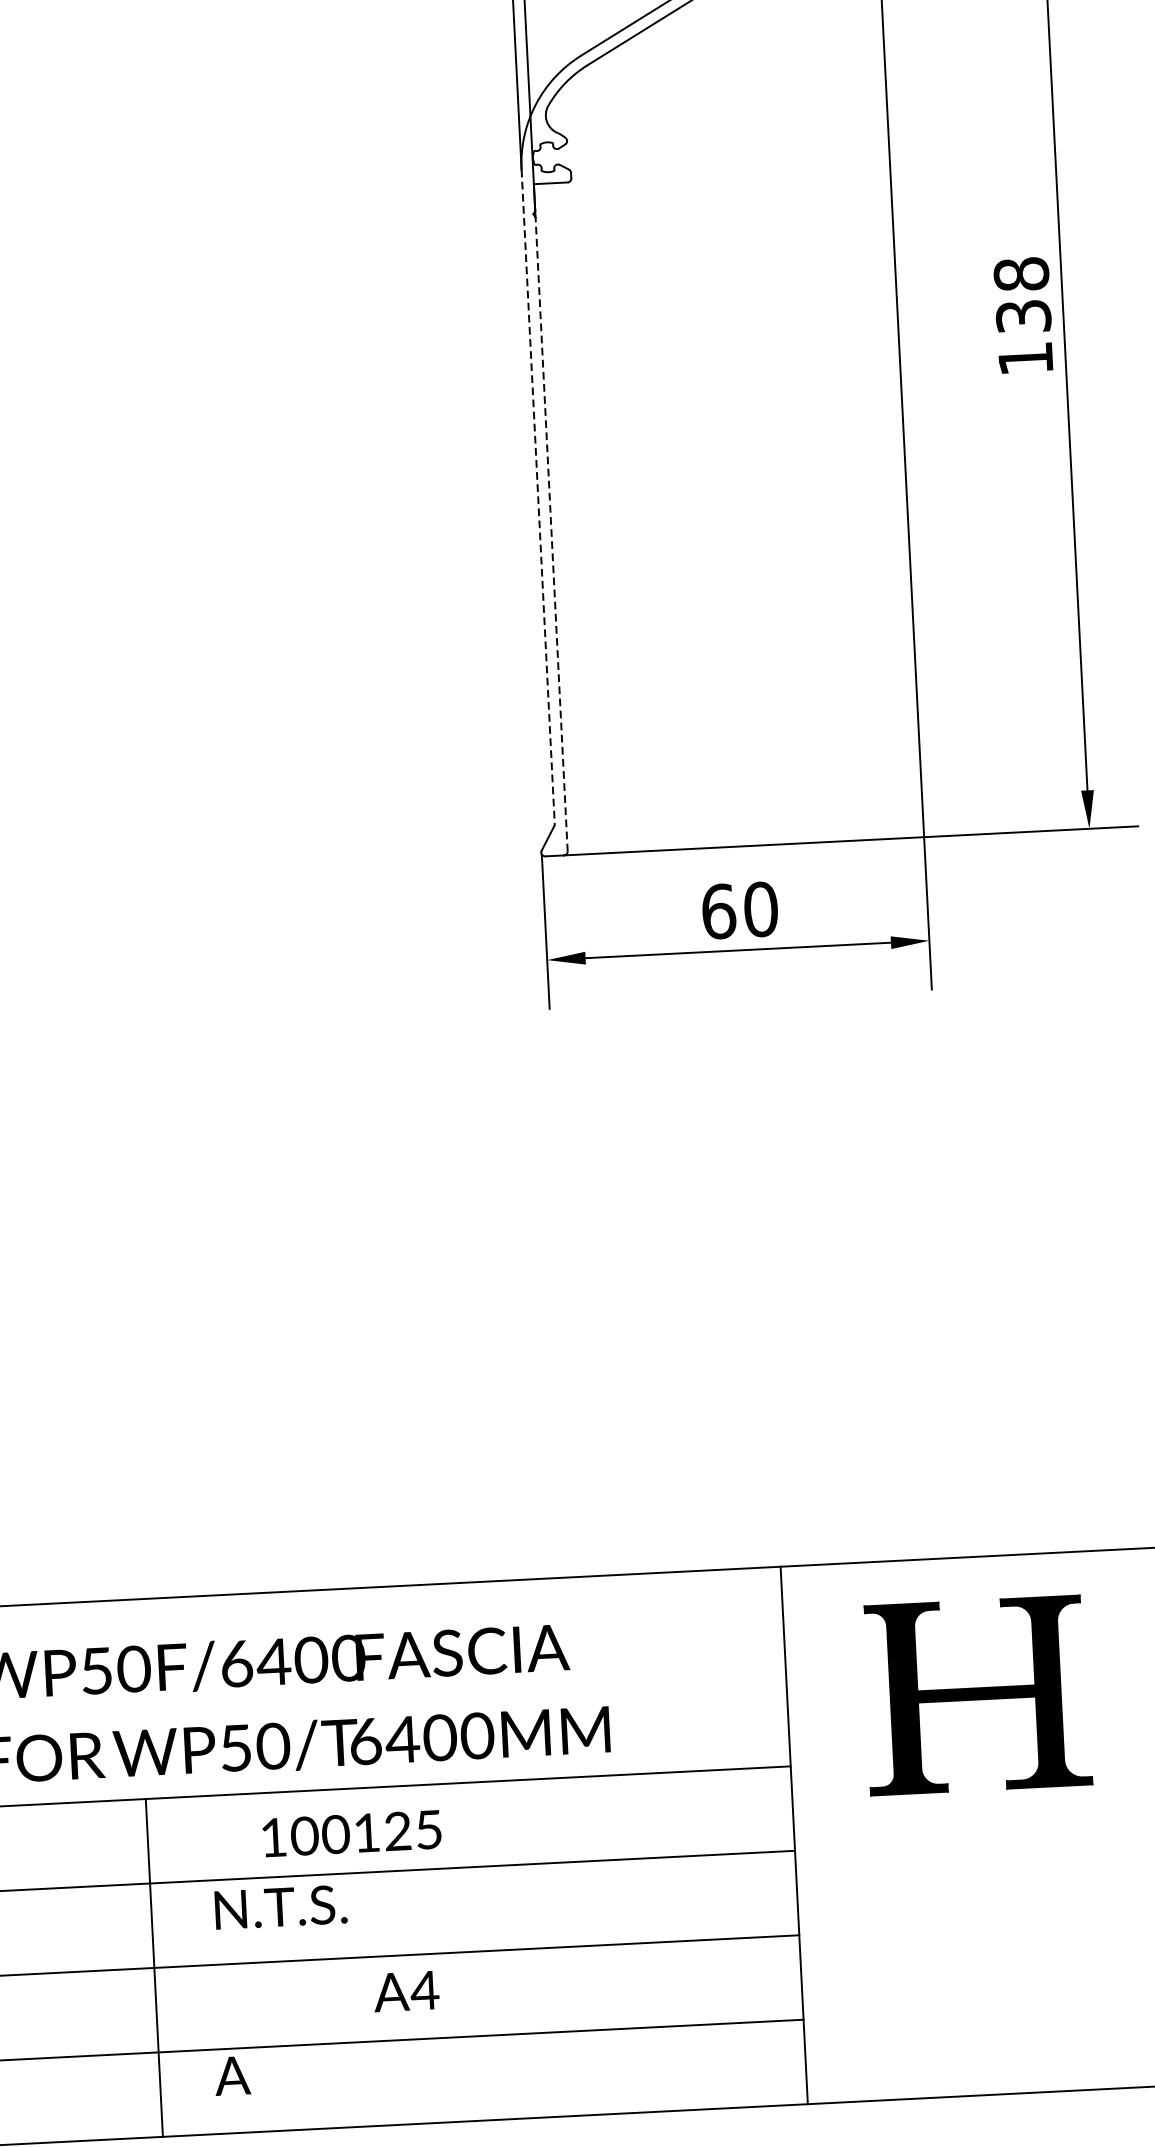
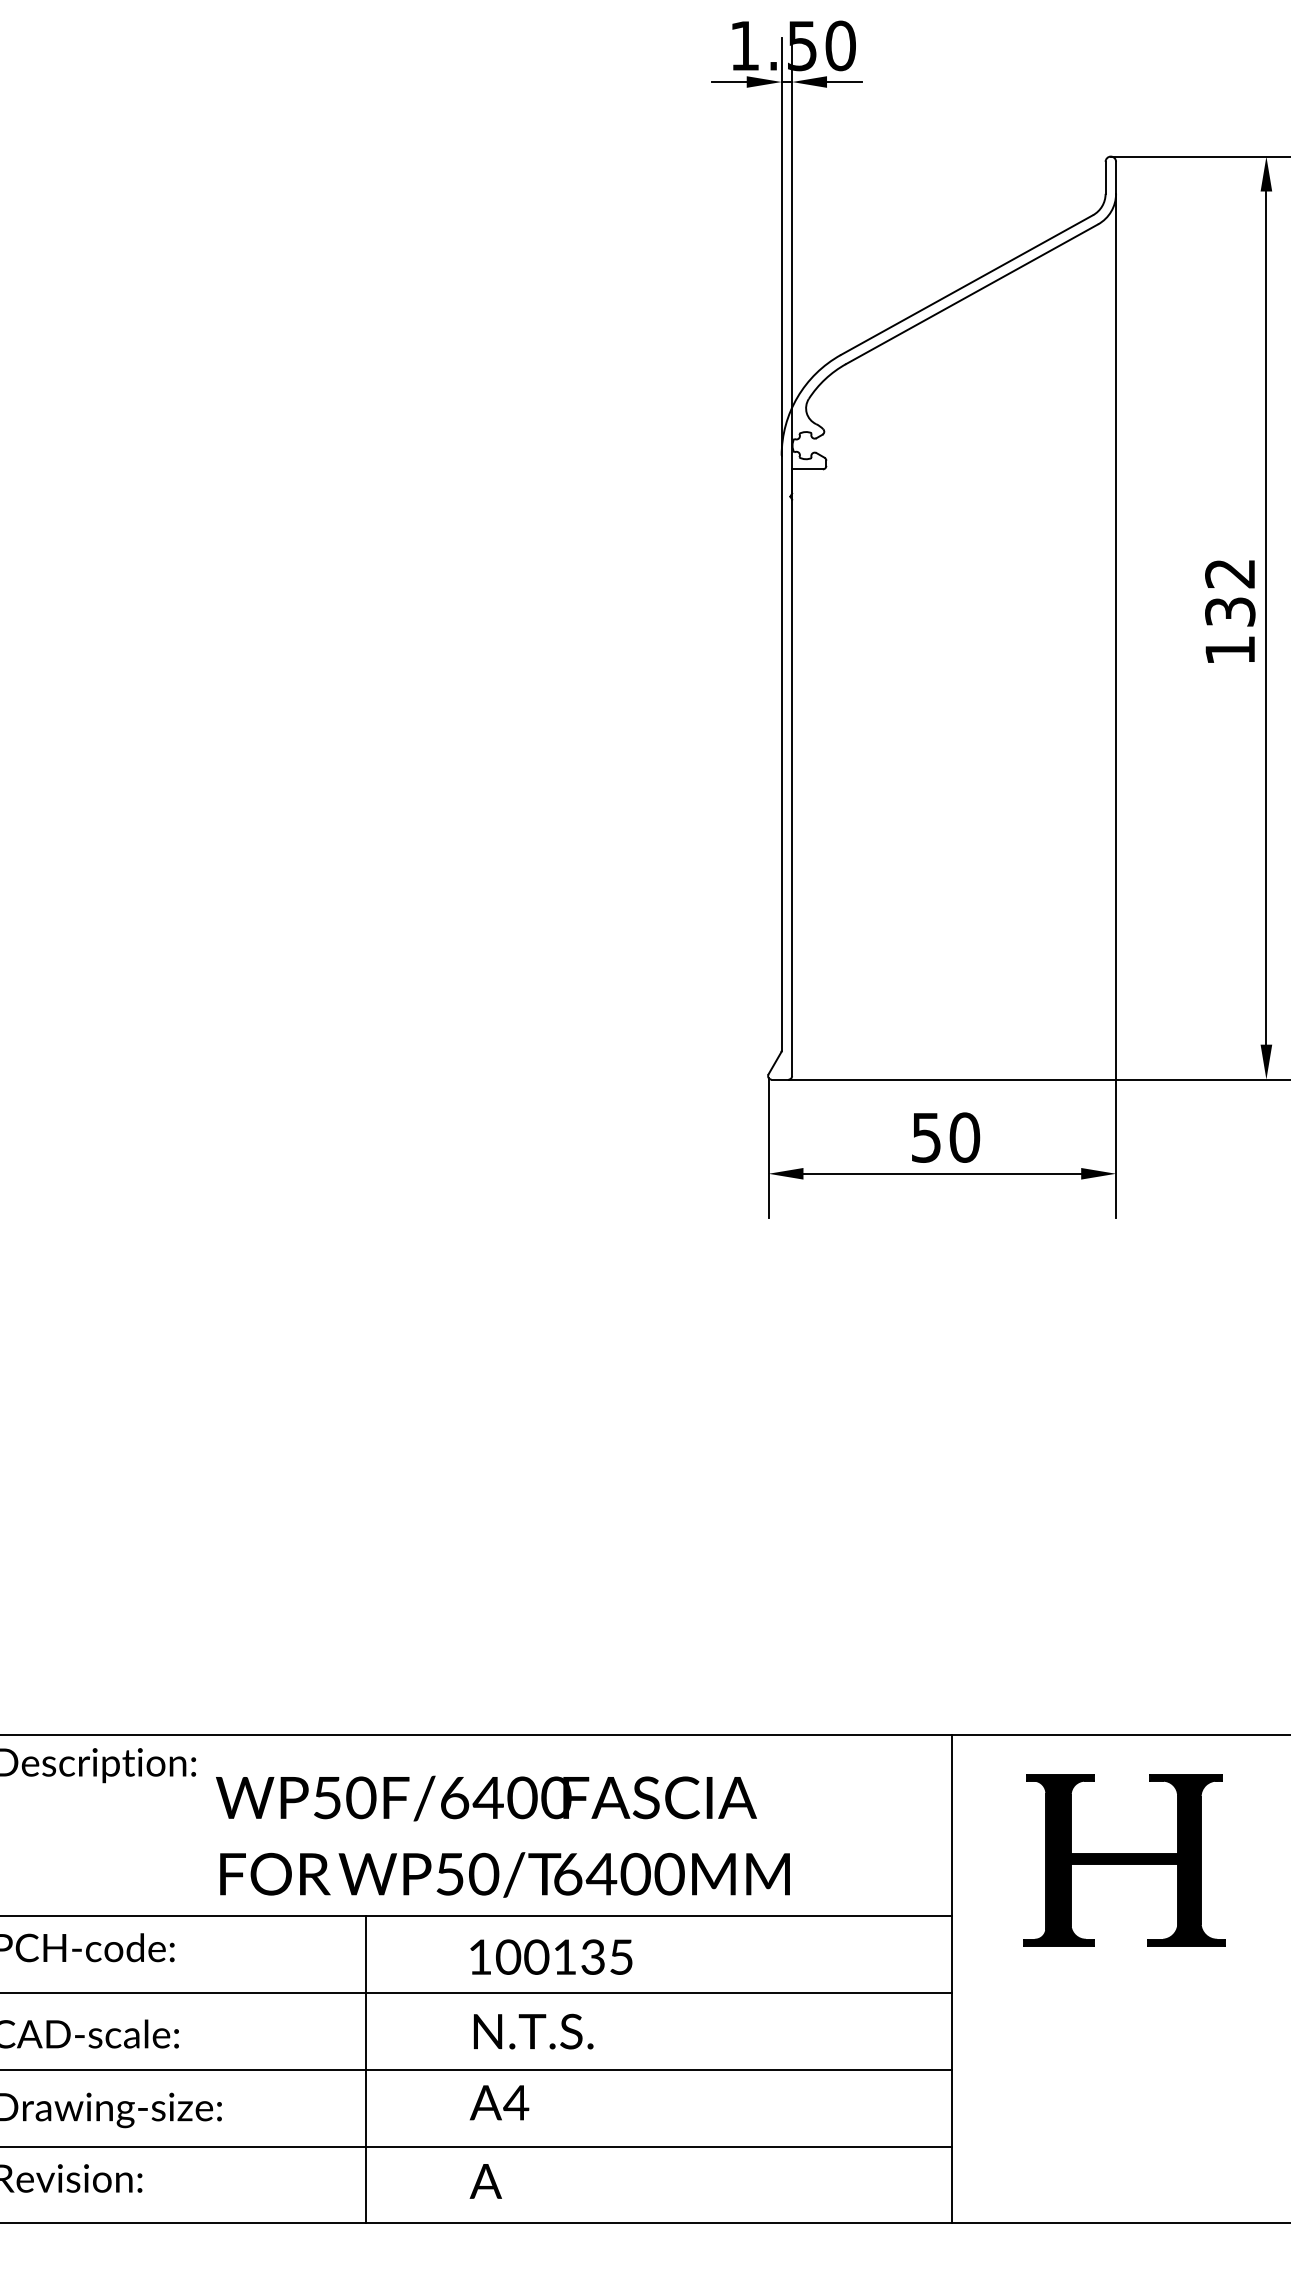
text: (1021, 274) -> (1230, 573), 138 -> 132
line: (538, 497) -> (781, 753), dashed -> solid
line: (552, 533) -> (792, 787), dashed -> solid
text: (718, 911) -> (926, 1137), 60 -> 50
text: (397, 1831) -> (592, 1957), 100125 -> 100135
text: (280, 1907) -> (533, 2031), moved
text: (406, 1991) -> (499, 2102), moved
text: (232, 2076) -> (485, 2181), moved

